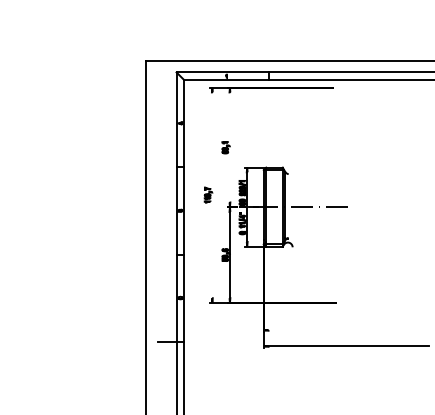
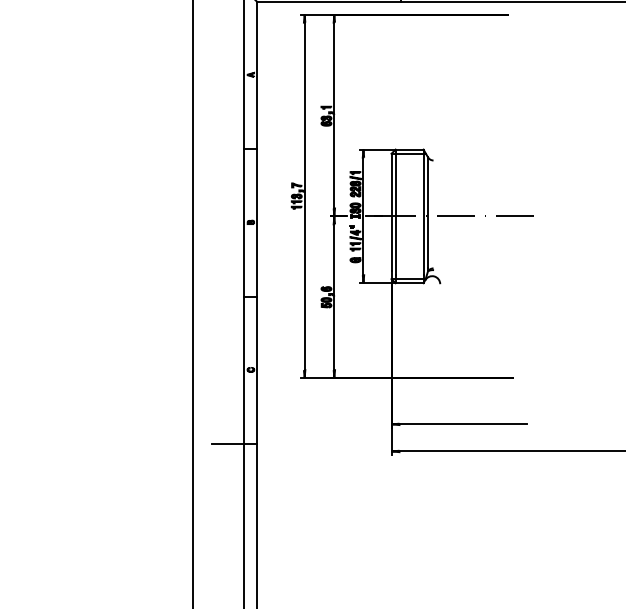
line: (229, 147) -> (333, 115), added
line: (212, 195) -> (304, 196), added
line: (306, 330) -> (463, 424), added

